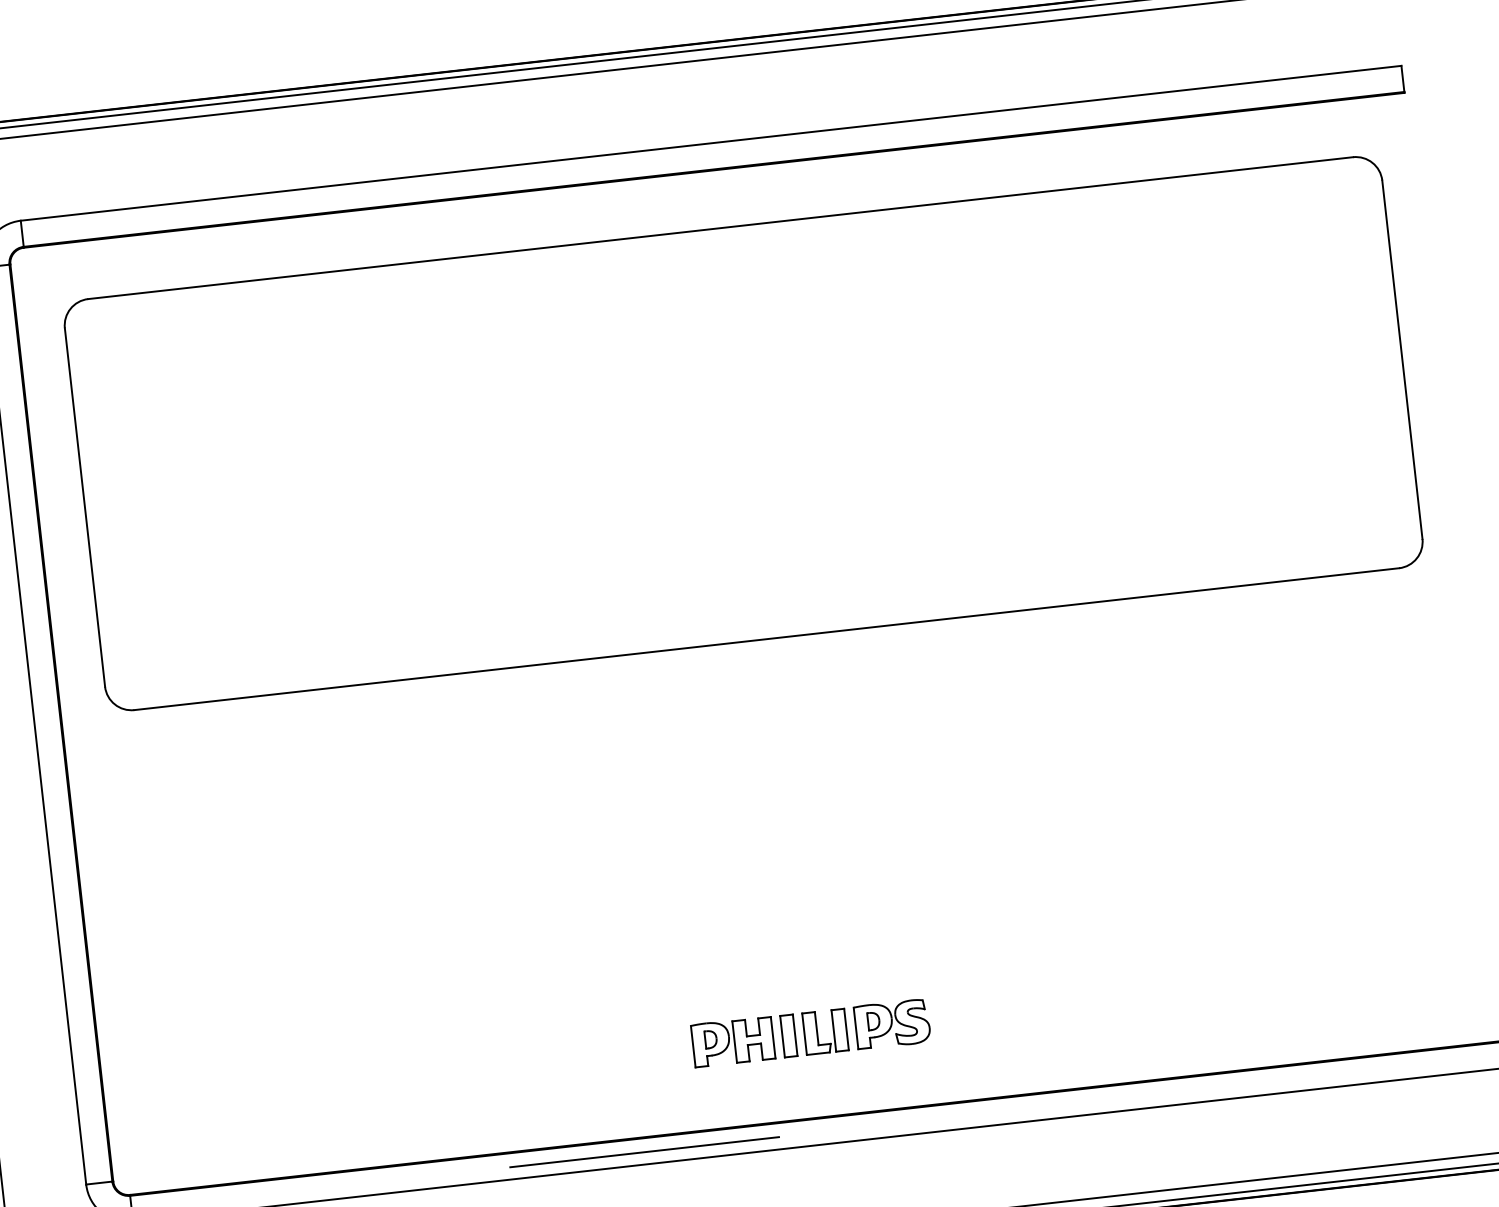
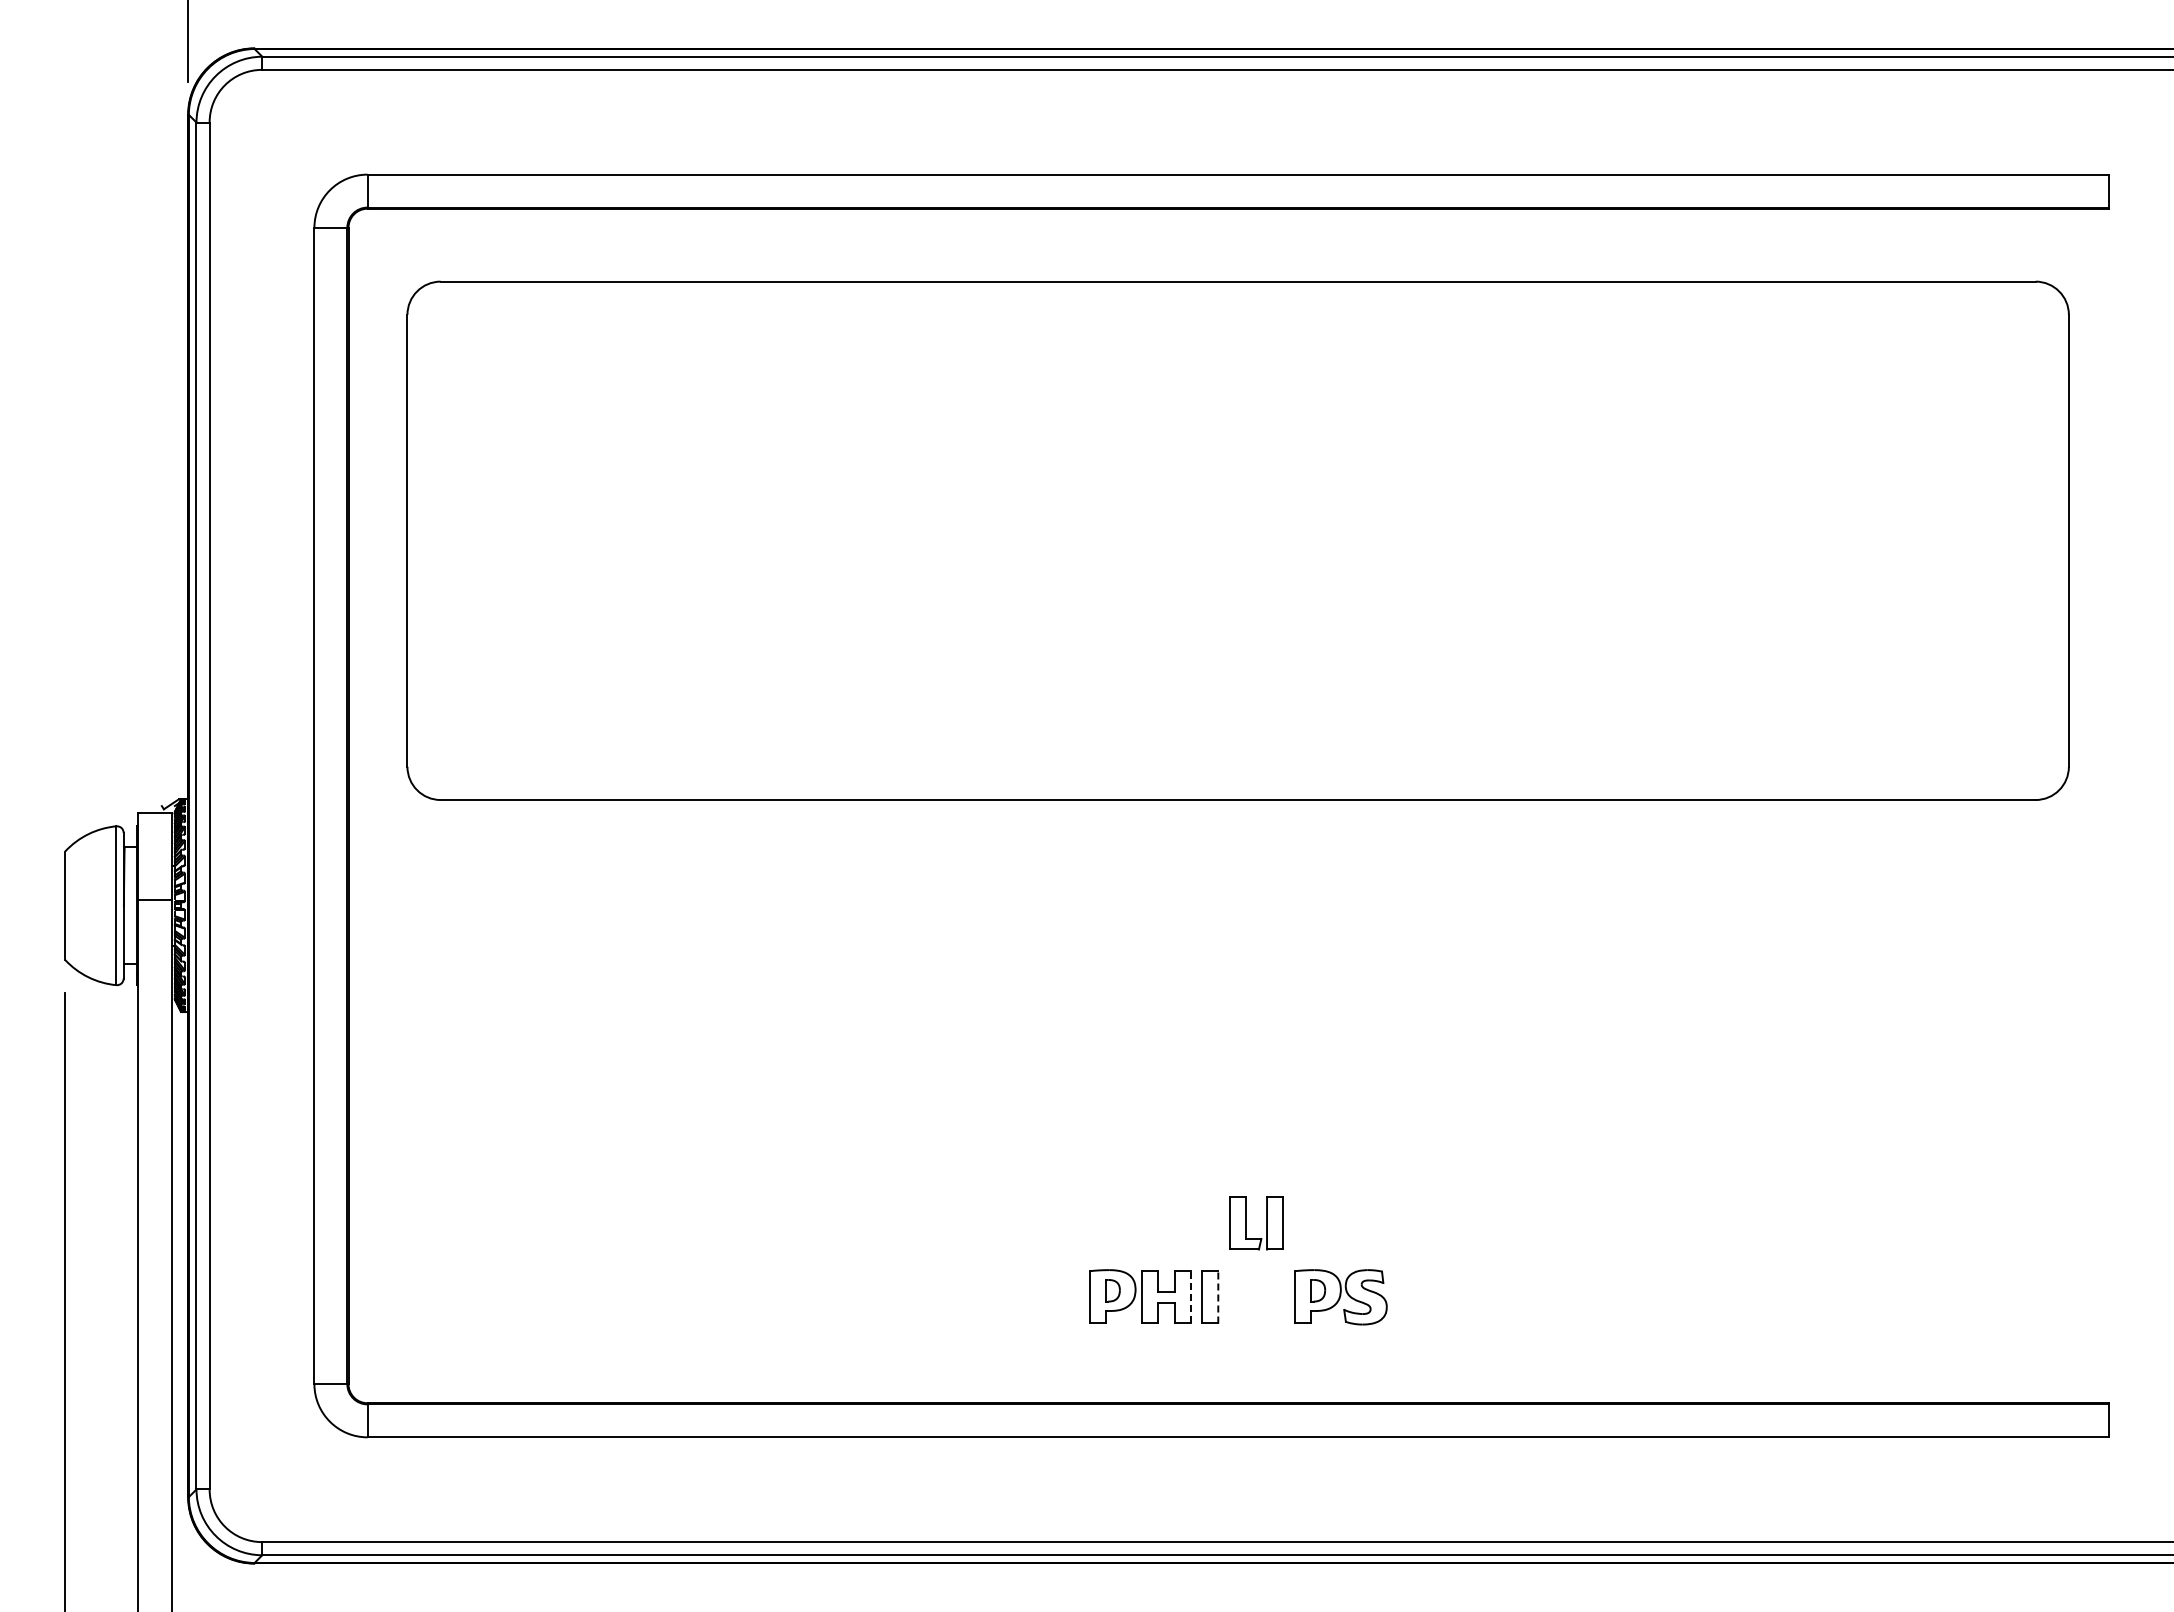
part: (817, 1032) -> (1246, 1223), moved
line: (795, 1034) -> (1218, 1296), solid -> dashed
line: (773, 1037) -> (1190, 1296), solid -> dashed
line: (644, 1151) -> (1014, 1421), removed

